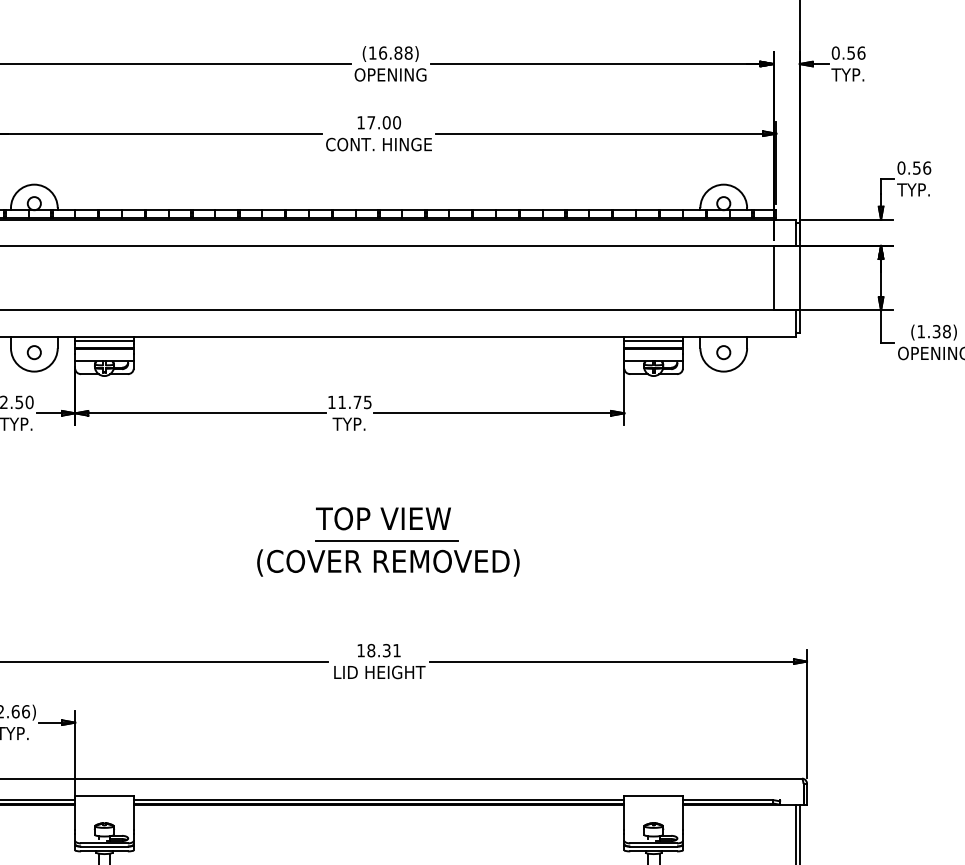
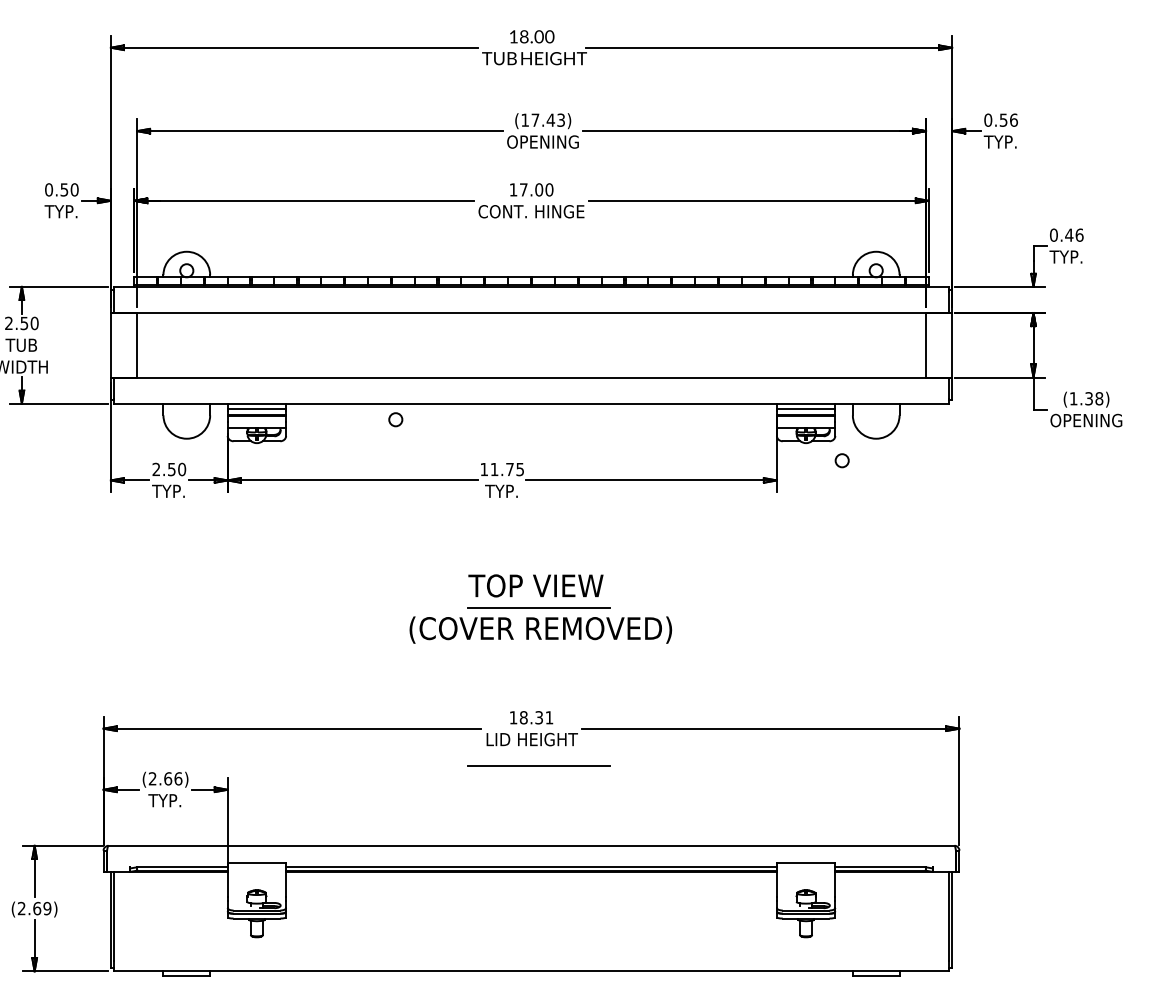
text: (396, 52) -> (548, 119), (16.88) -> (17.43)
text: (917, 167) -> (1069, 234), 0.56 -> 0.46
circle: (34, 352) -> (395, 419), moved
circle: (723, 352) -> (841, 460), moved
line: (386, 698) -> (538, 765), added

